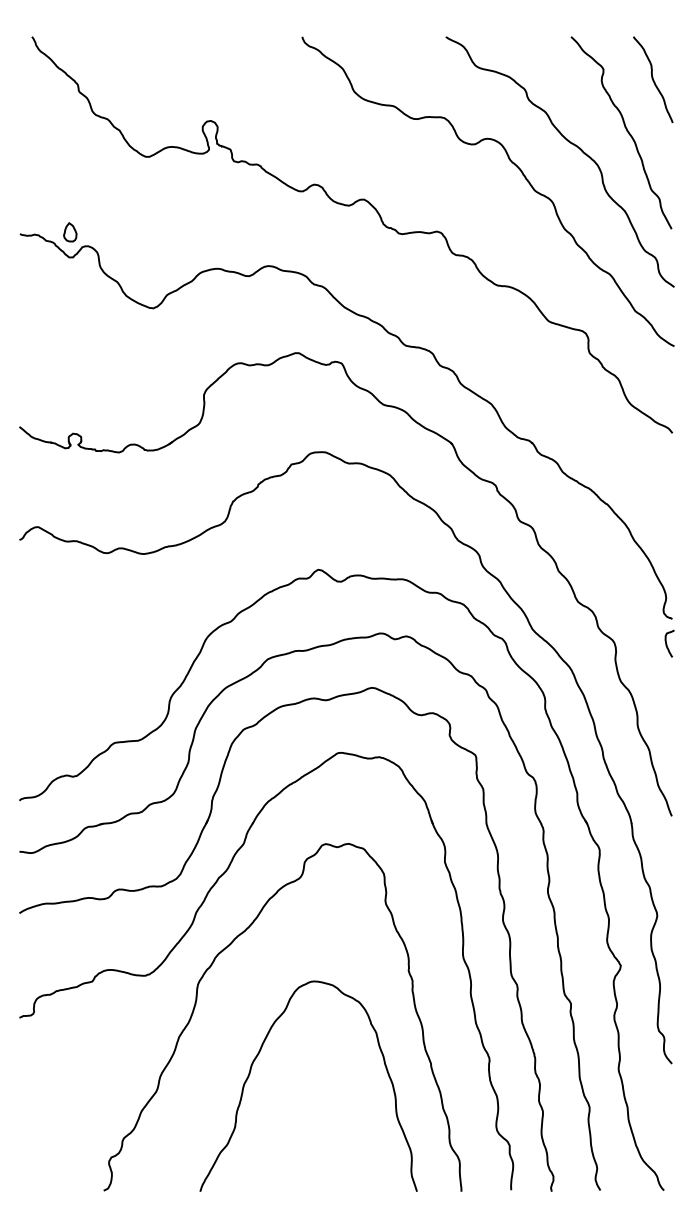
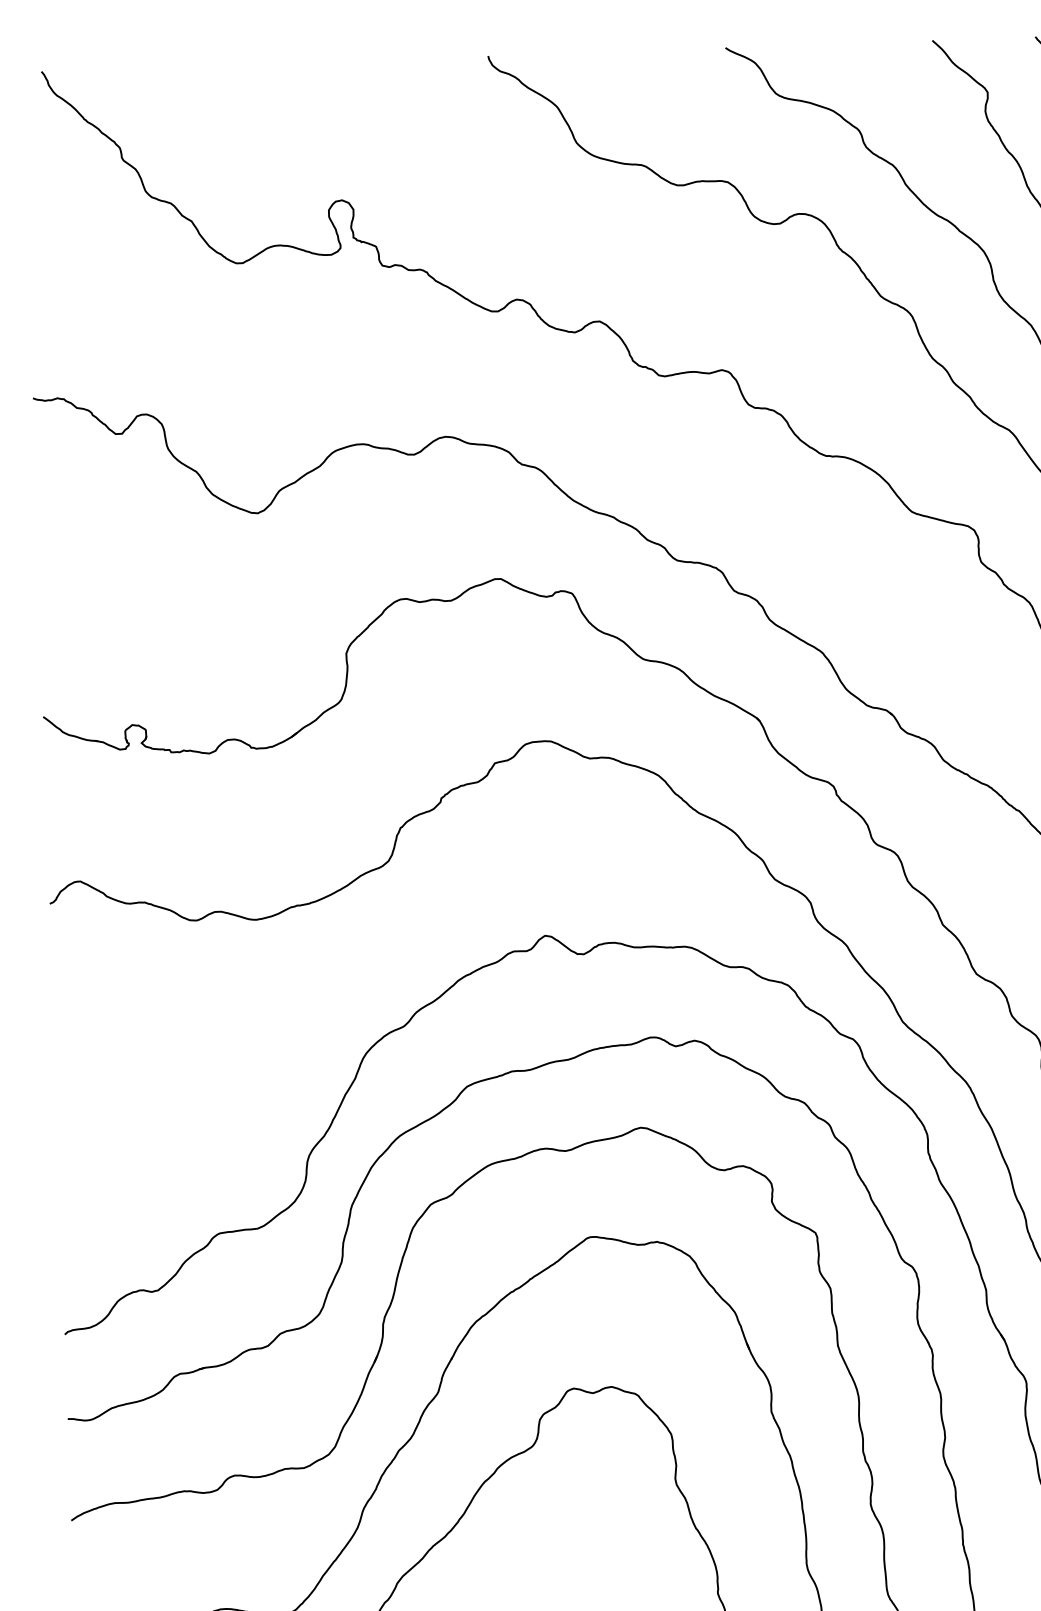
part: (70, 232) -> (116, 392), removed

